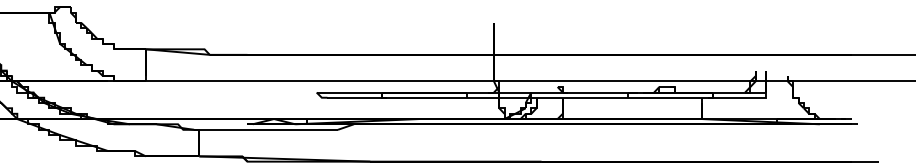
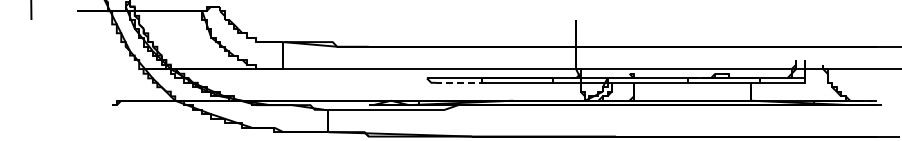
line: (356, 97) -> (460, 82), solid -> dashed

